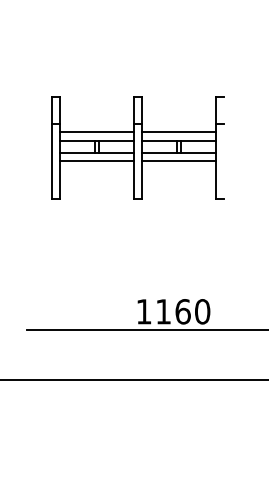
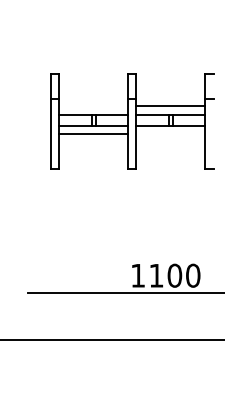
line: (96, 131) -> (93, 106), removed
line: (178, 161) -> (170, 134), removed
text: (182, 311) -> (174, 275), 1160 -> 1100

